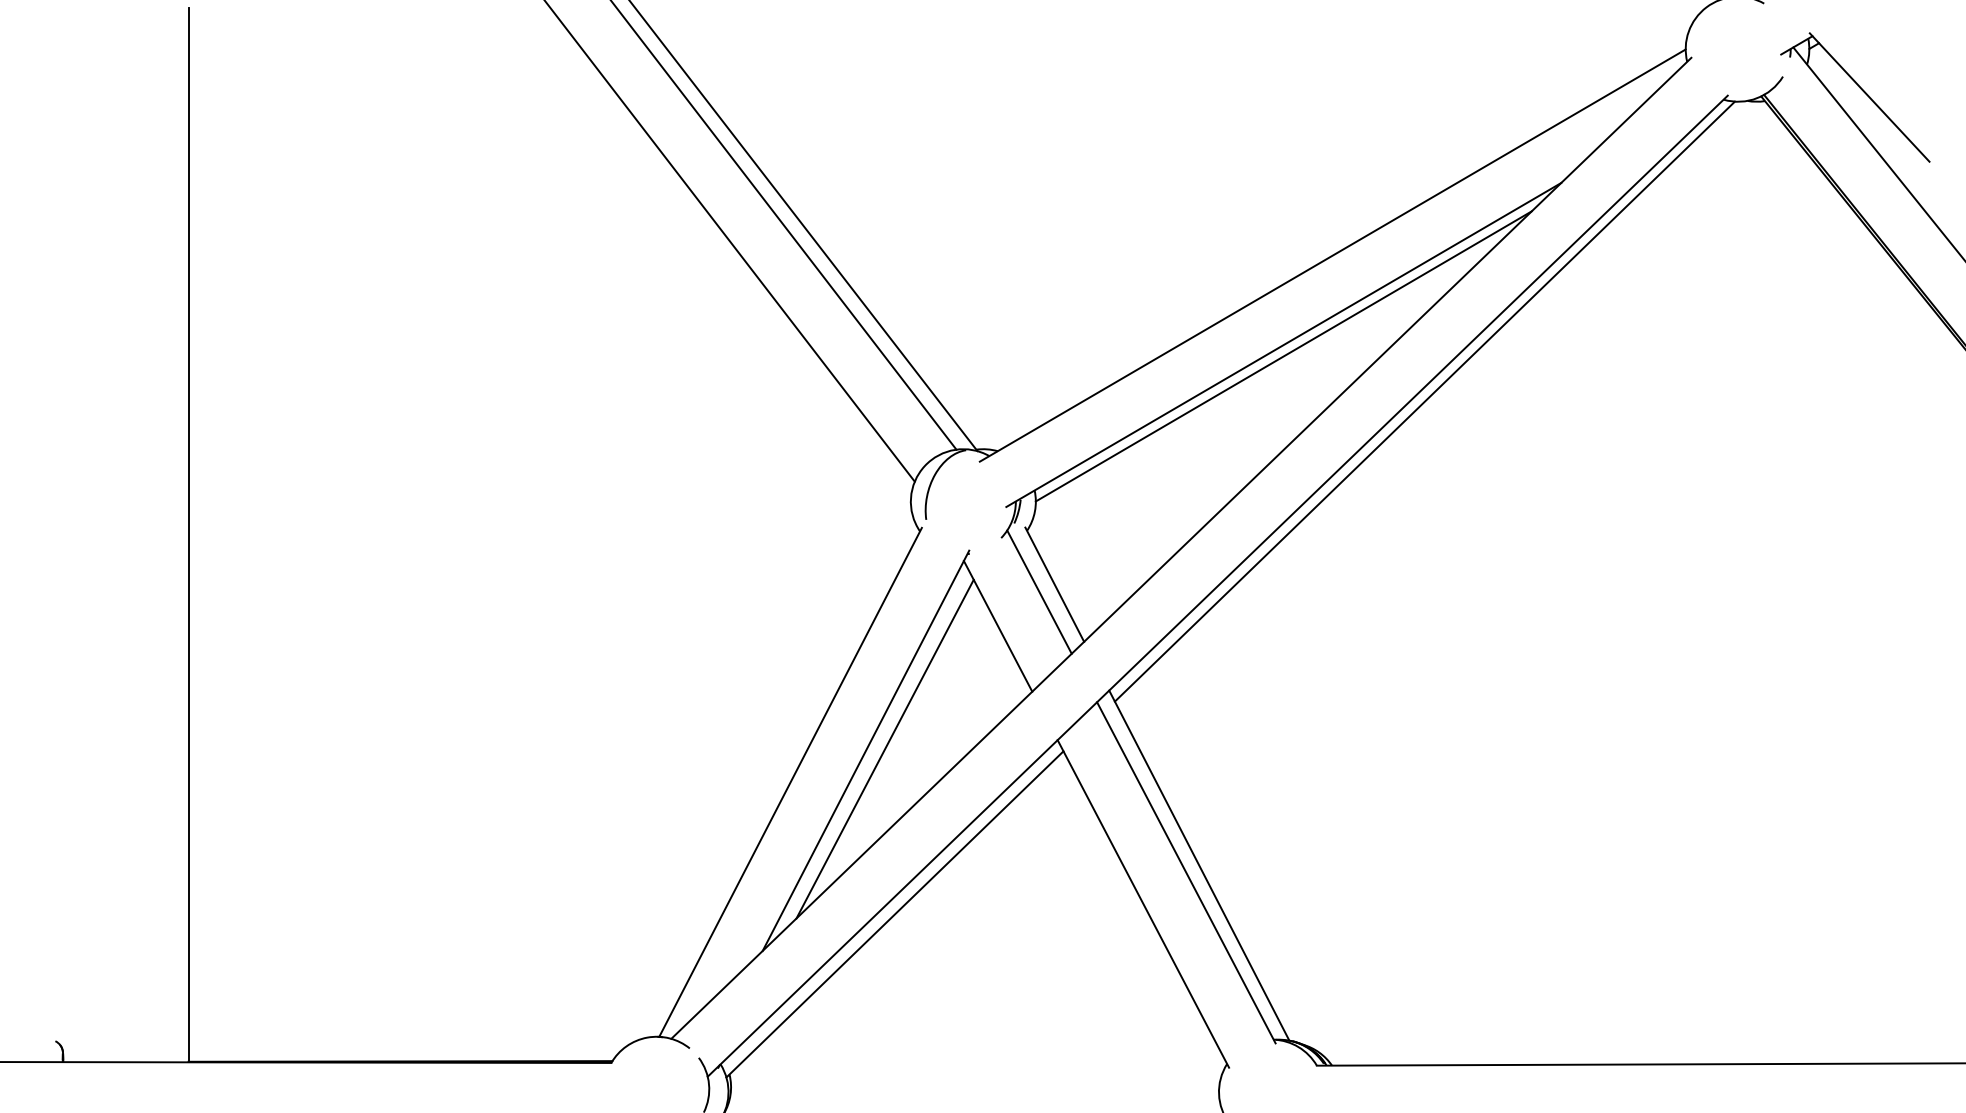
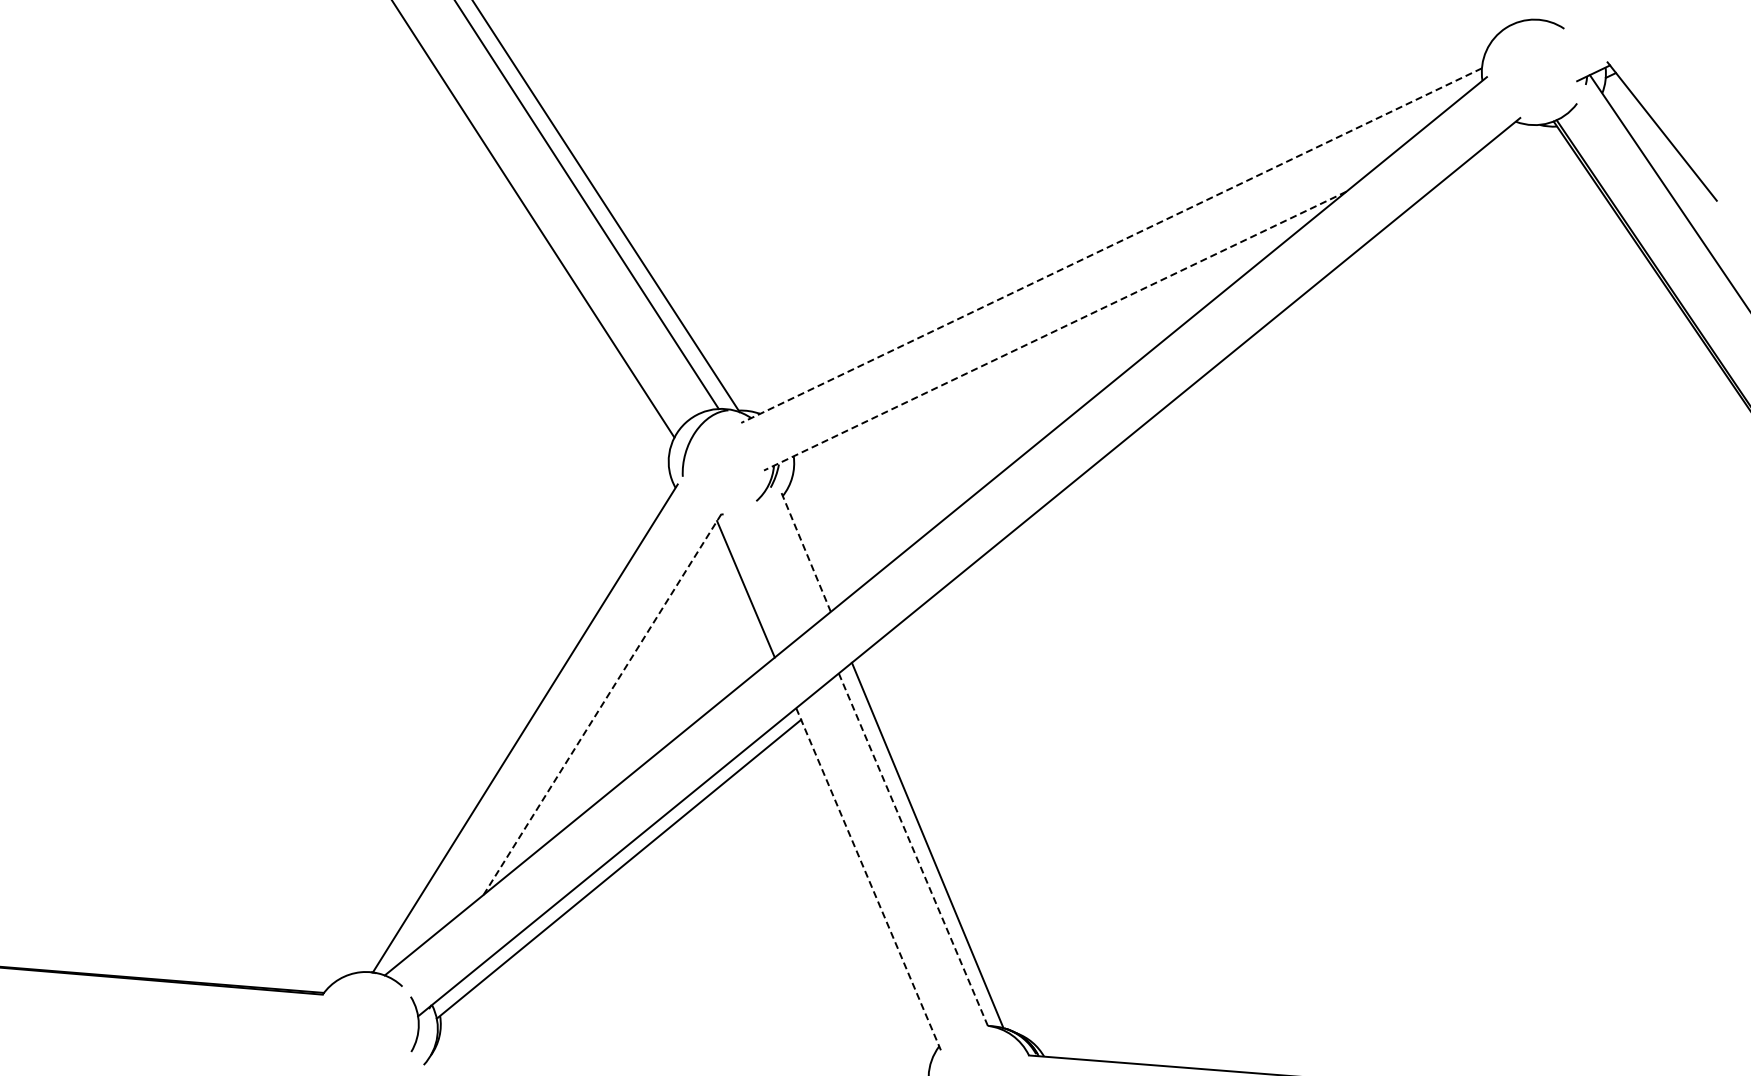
line: (1332, 255) -> (1111, 245), solid -> dashed
line: (1283, 345) -> (1054, 331), solid -> dashed
line: (1283, 356) -> (1053, 342), removed
line: (1424, 401) -> (1191, 399), removed
line: (1054, 584) -> (805, 552), solid -> dashed
line: (1039, 591) -> (790, 557), removed
line: (884, 748) -> (622, 702), removed
line: (866, 750) -> (603, 702), solid -> dashed
line: (1186, 872) -> (914, 851), solid -> dashed
line: (1143, 903) -> (868, 878), solid -> dashed

